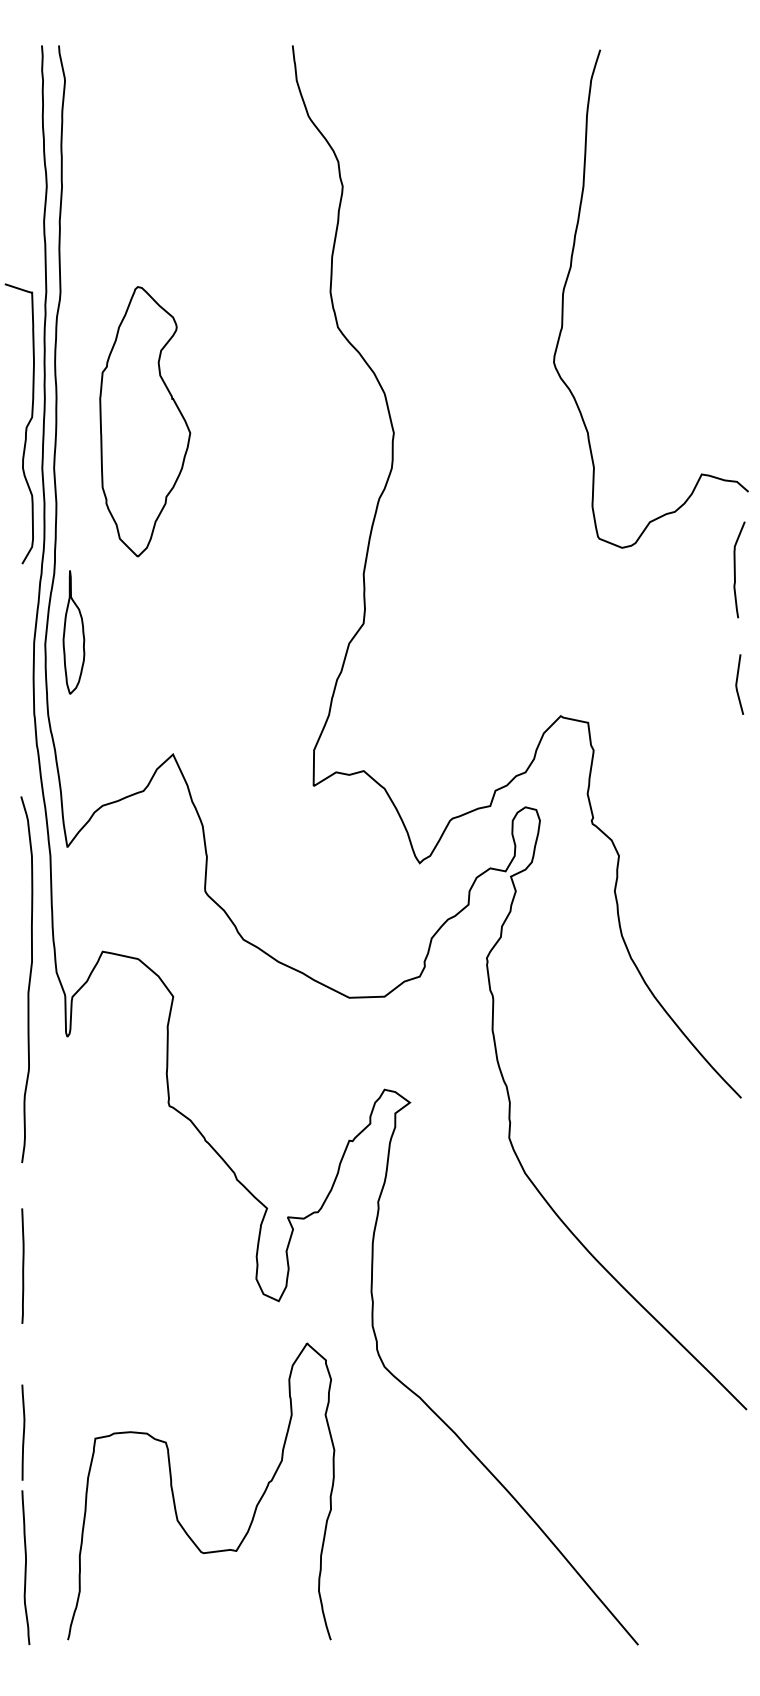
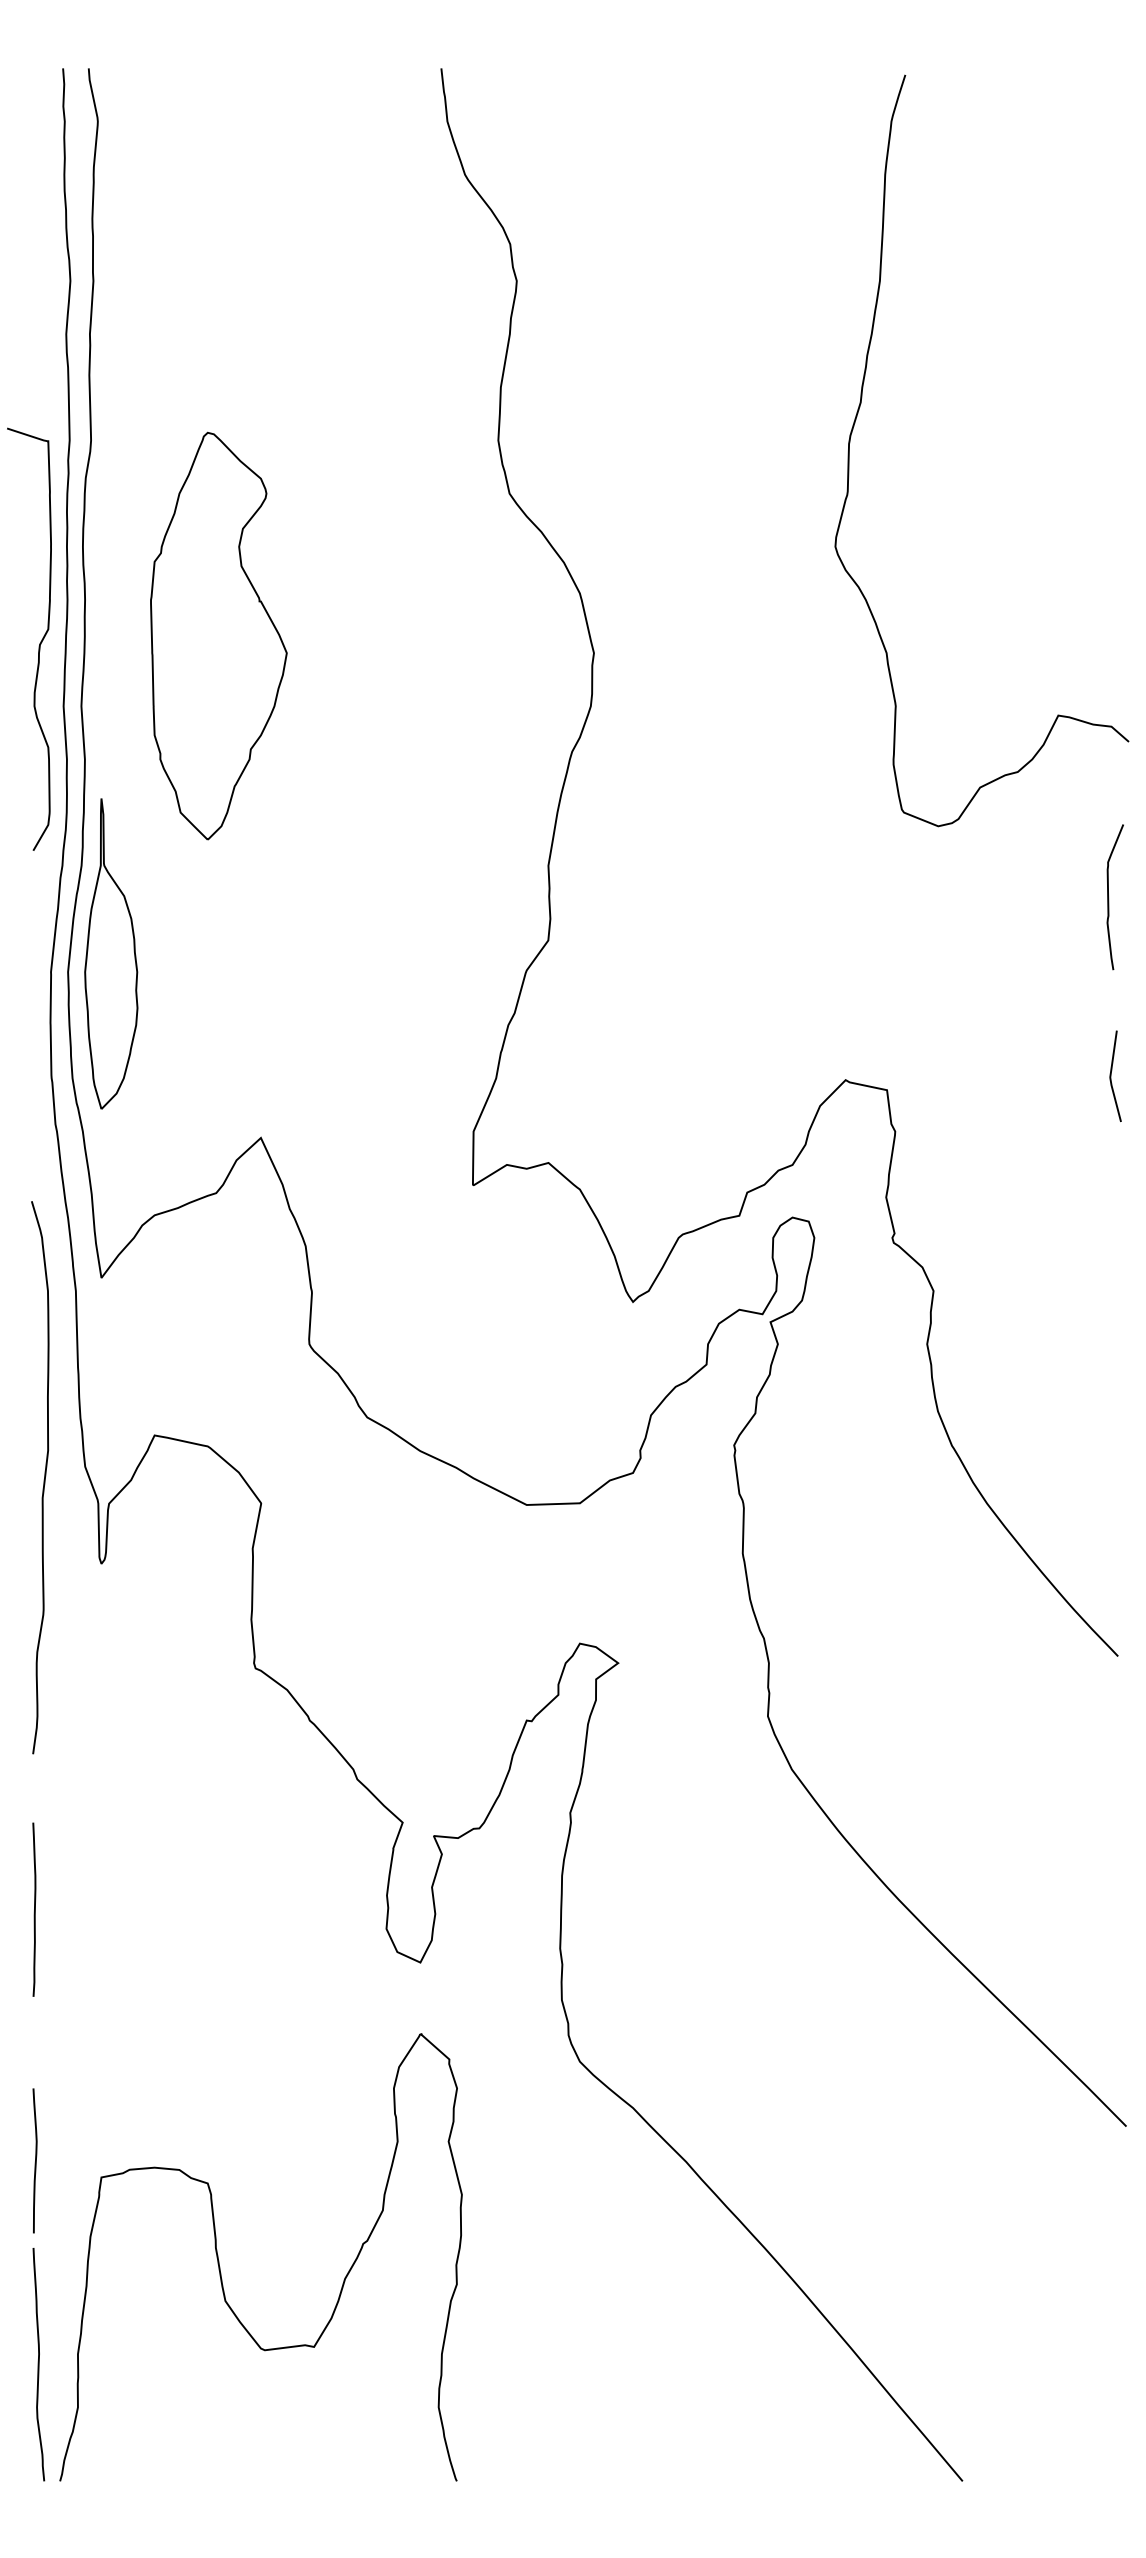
curve: (735, 569) -> (1109, 896), moved
part: (73, 632) -> (110, 953), size x1.67
curve: (737, 684) -> (1112, 1076), moved
curve: (174, 1496) -> (220, 2264), moved

